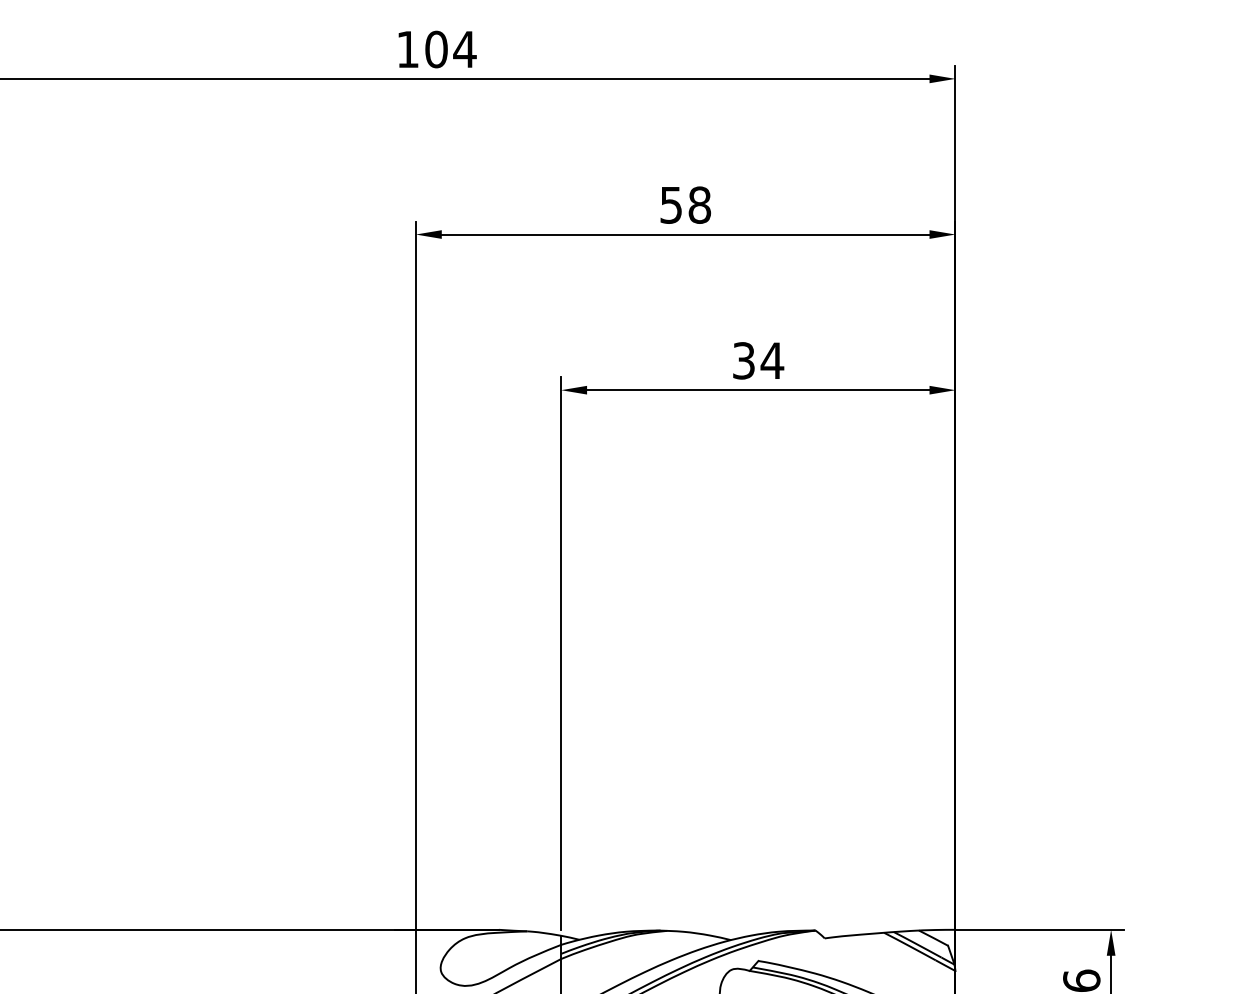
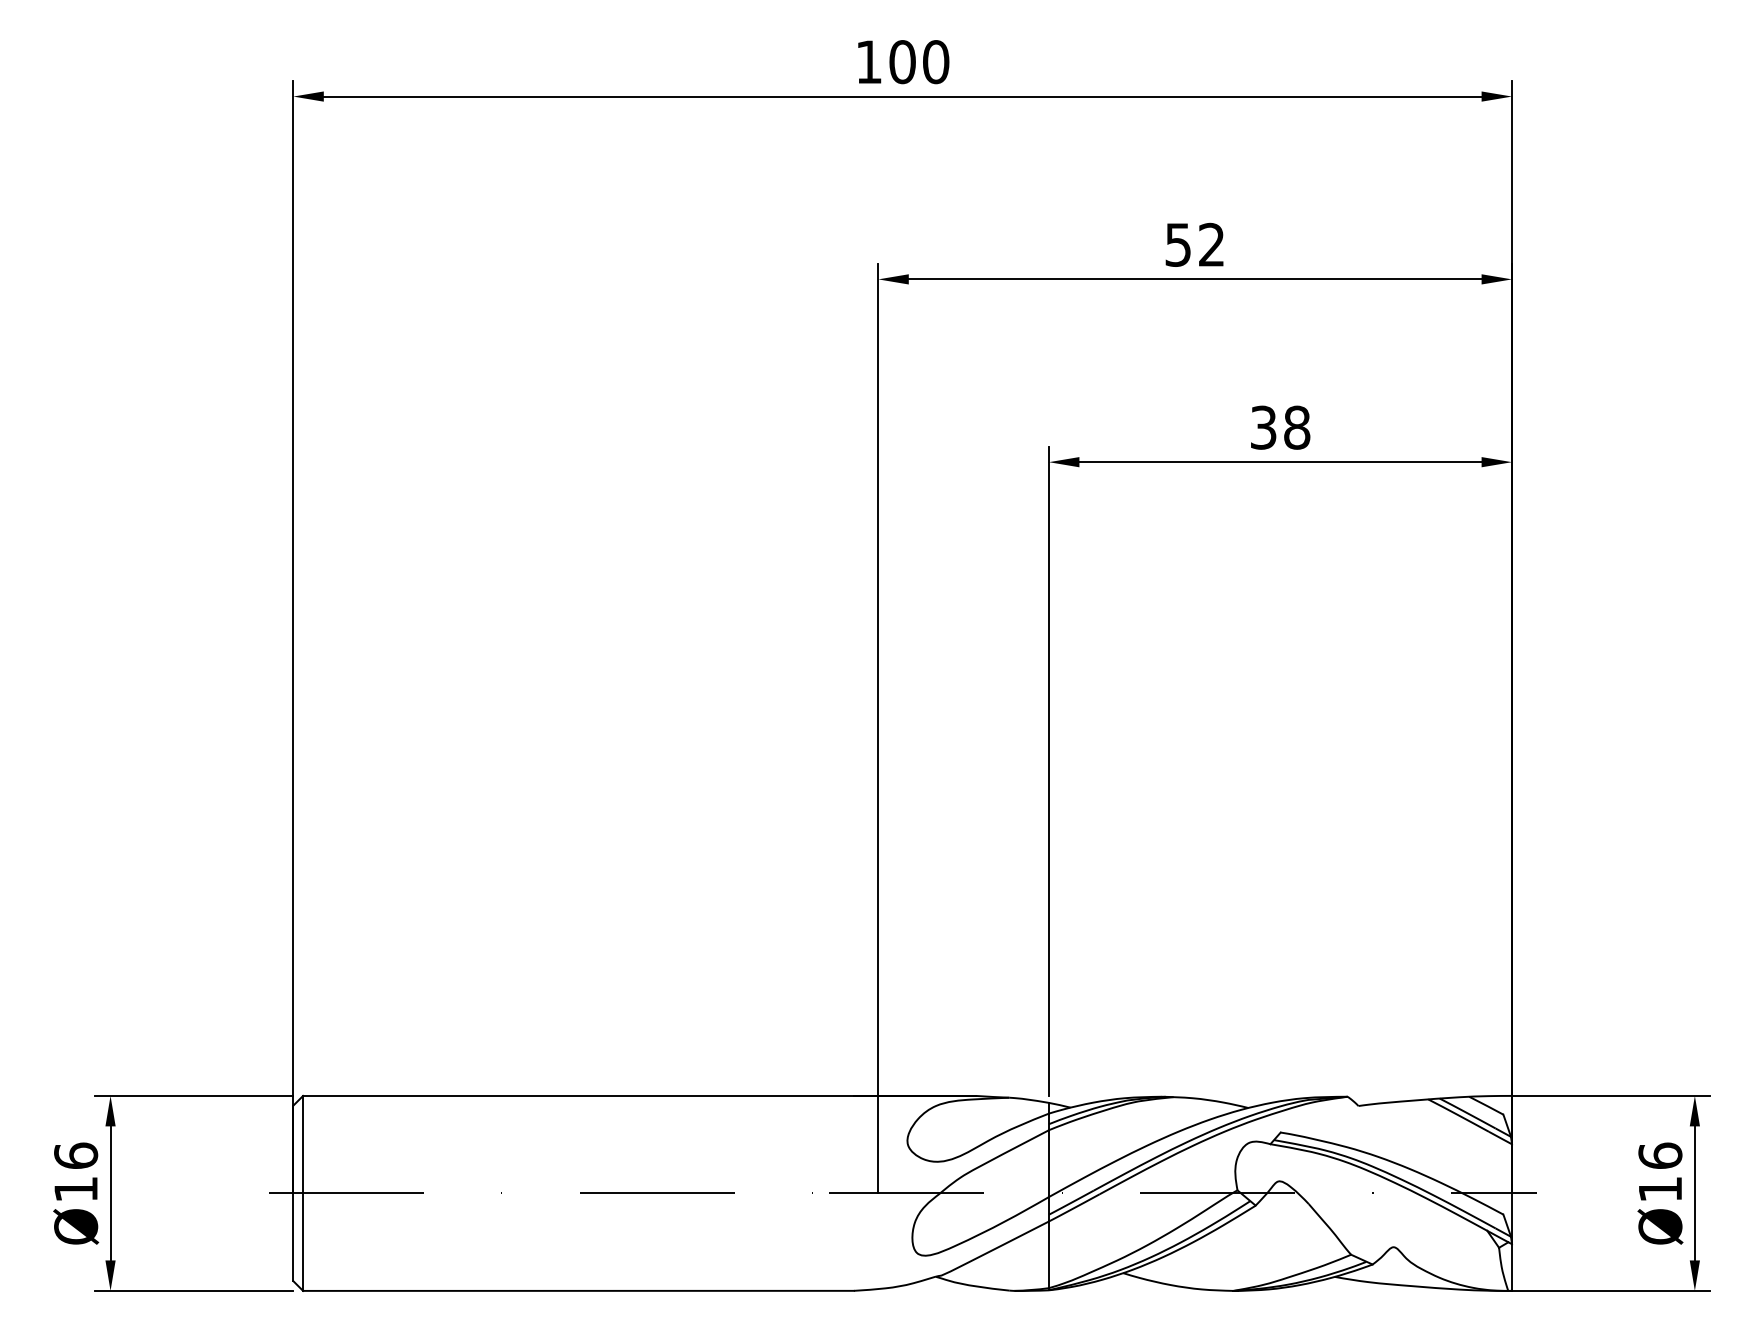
text: (464, 49) -> (935, 62), 104 -> 100
text: (699, 204) -> (1211, 244), 58 -> 52
text: (771, 360) -> (1296, 427), 34 -> 38

